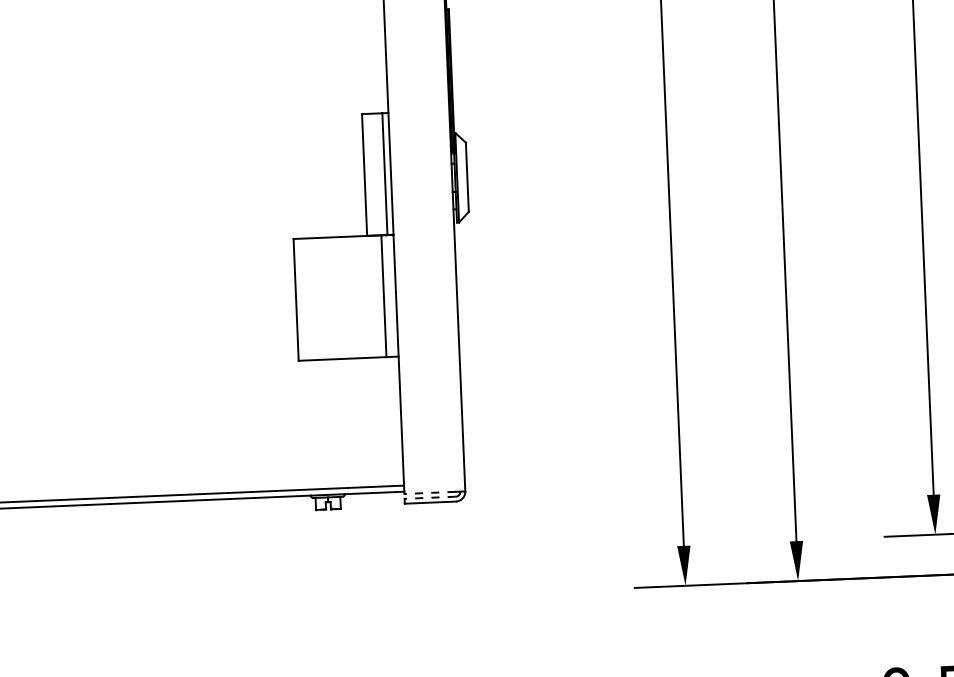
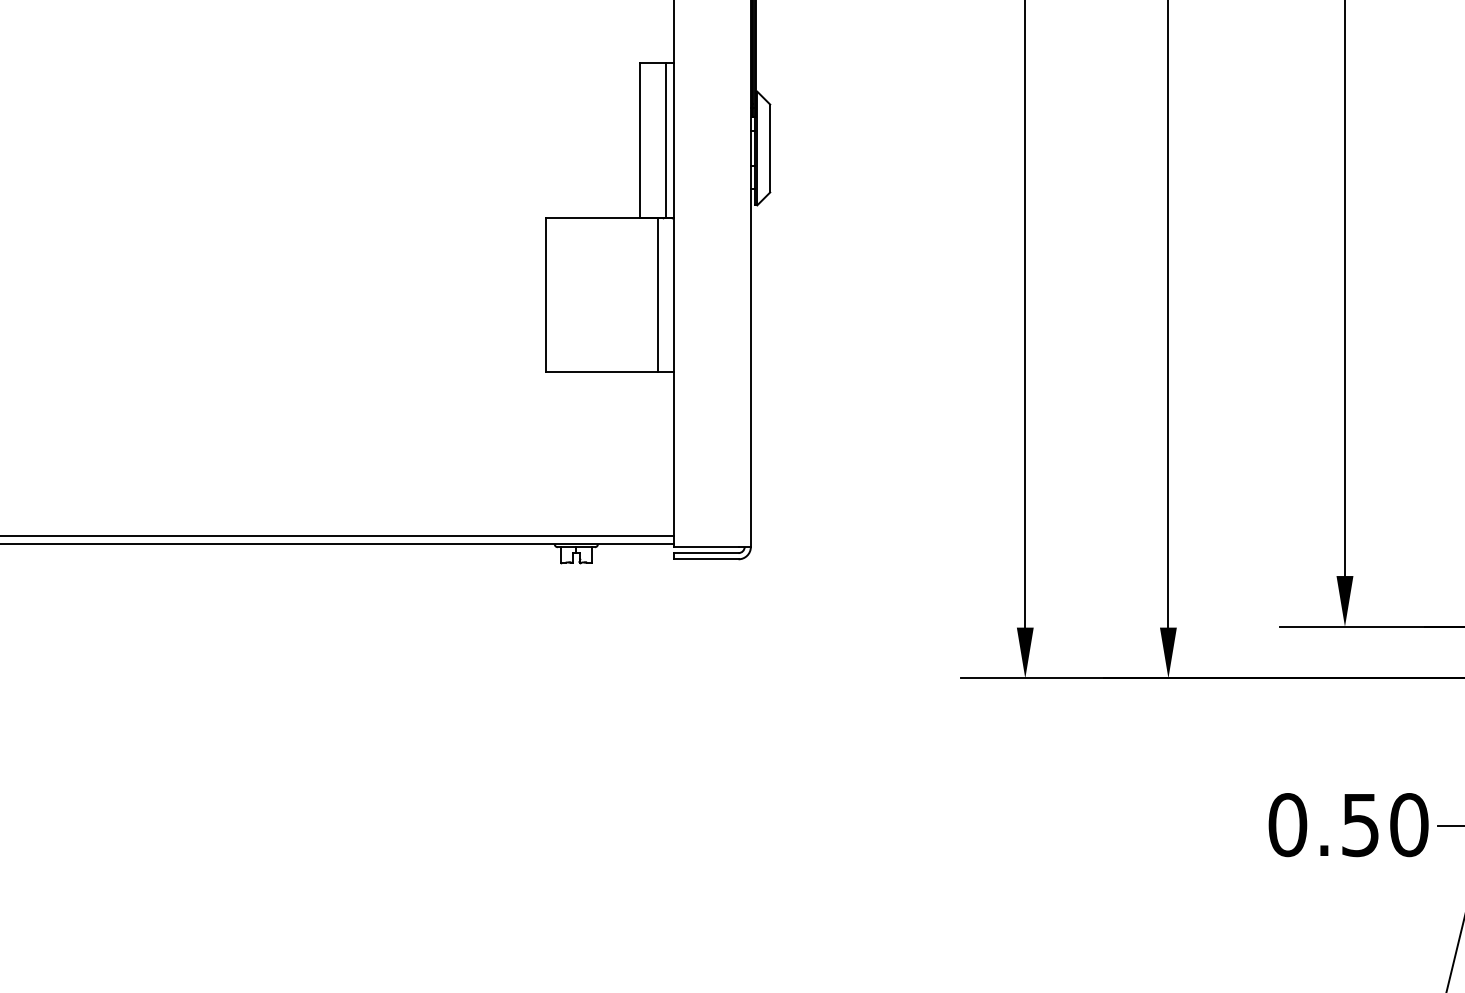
line: (430, 492) -> (706, 546), dashed -> solid
line: (430, 498) -> (706, 553), dashed -> solid

